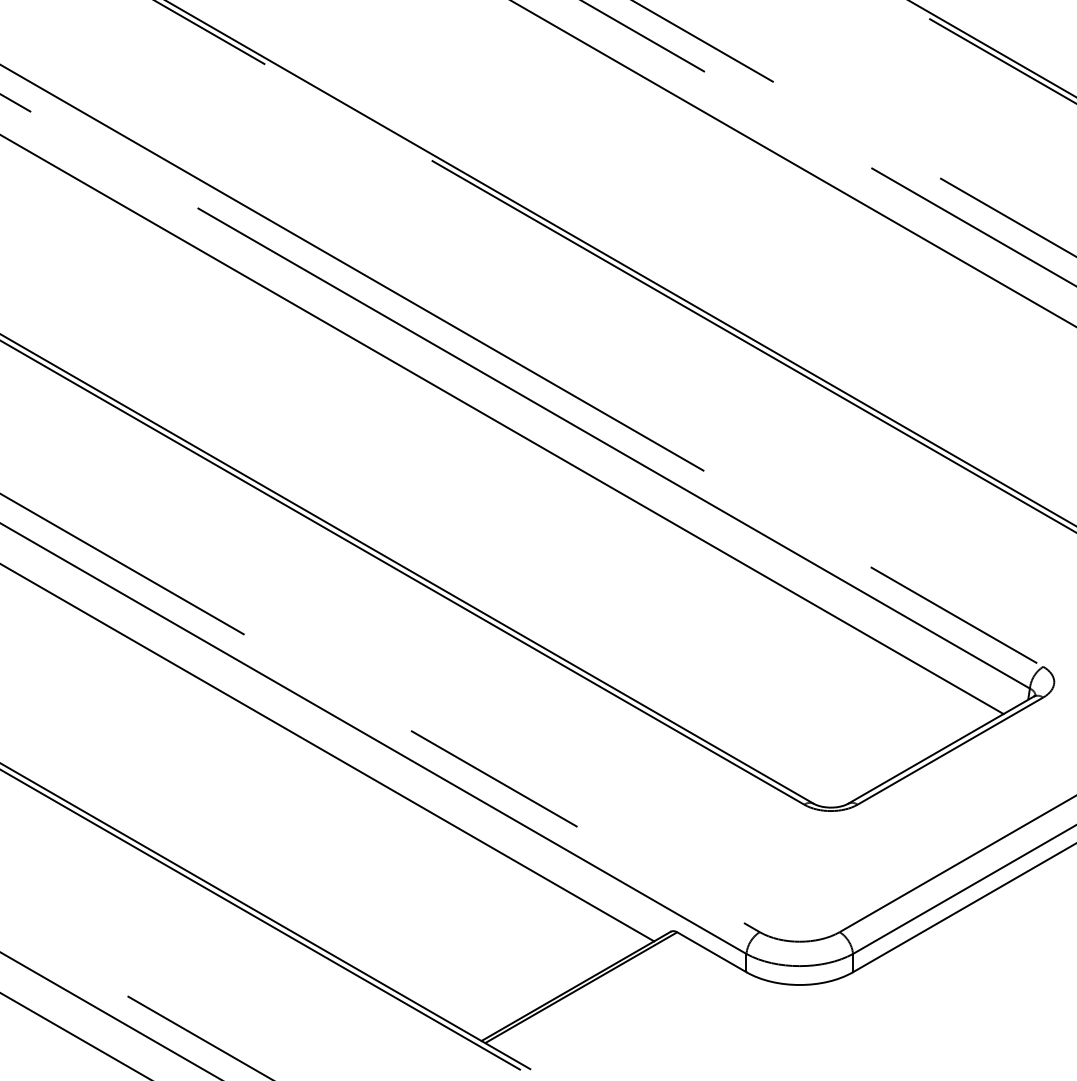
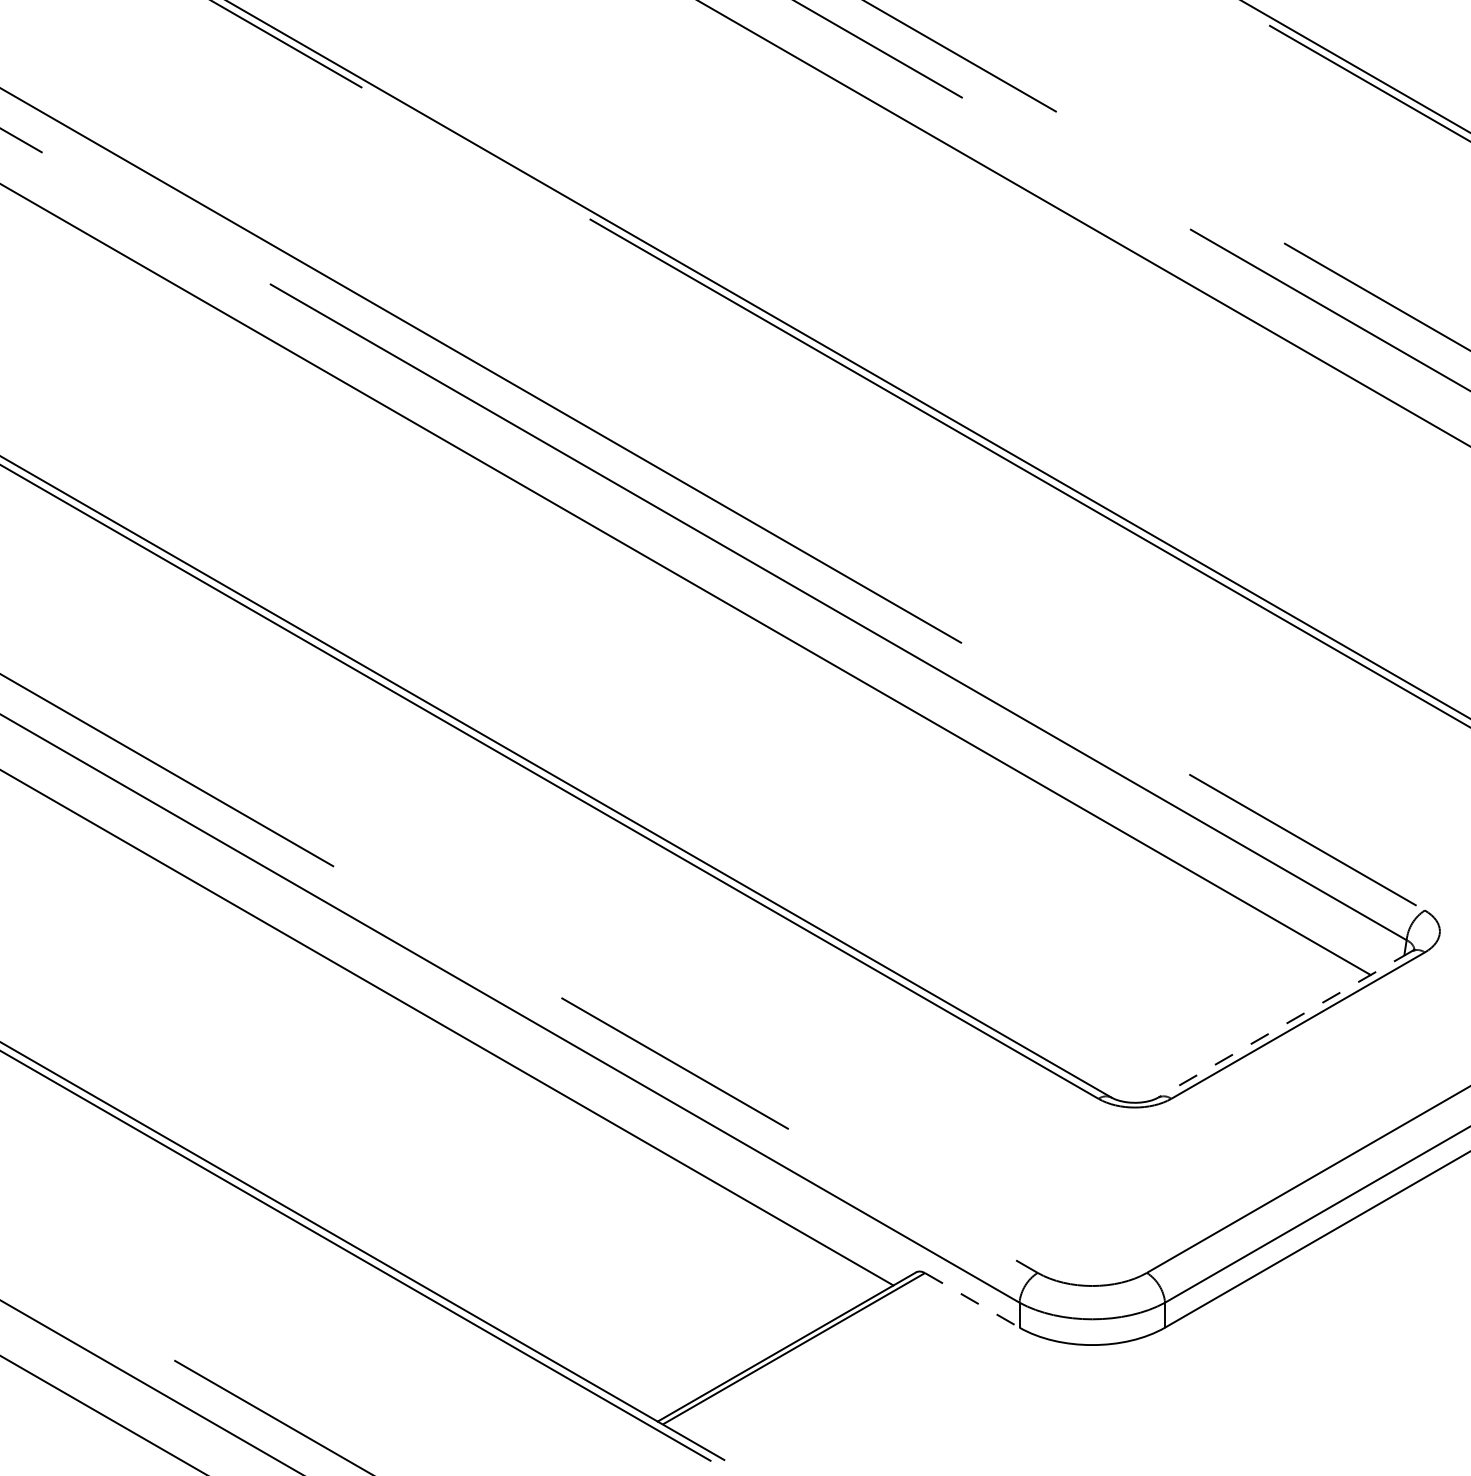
line: (940, 750) -> (1284, 1024), solid -> dashed
line: (712, 952) -> (972, 1300), solid -> dashed

